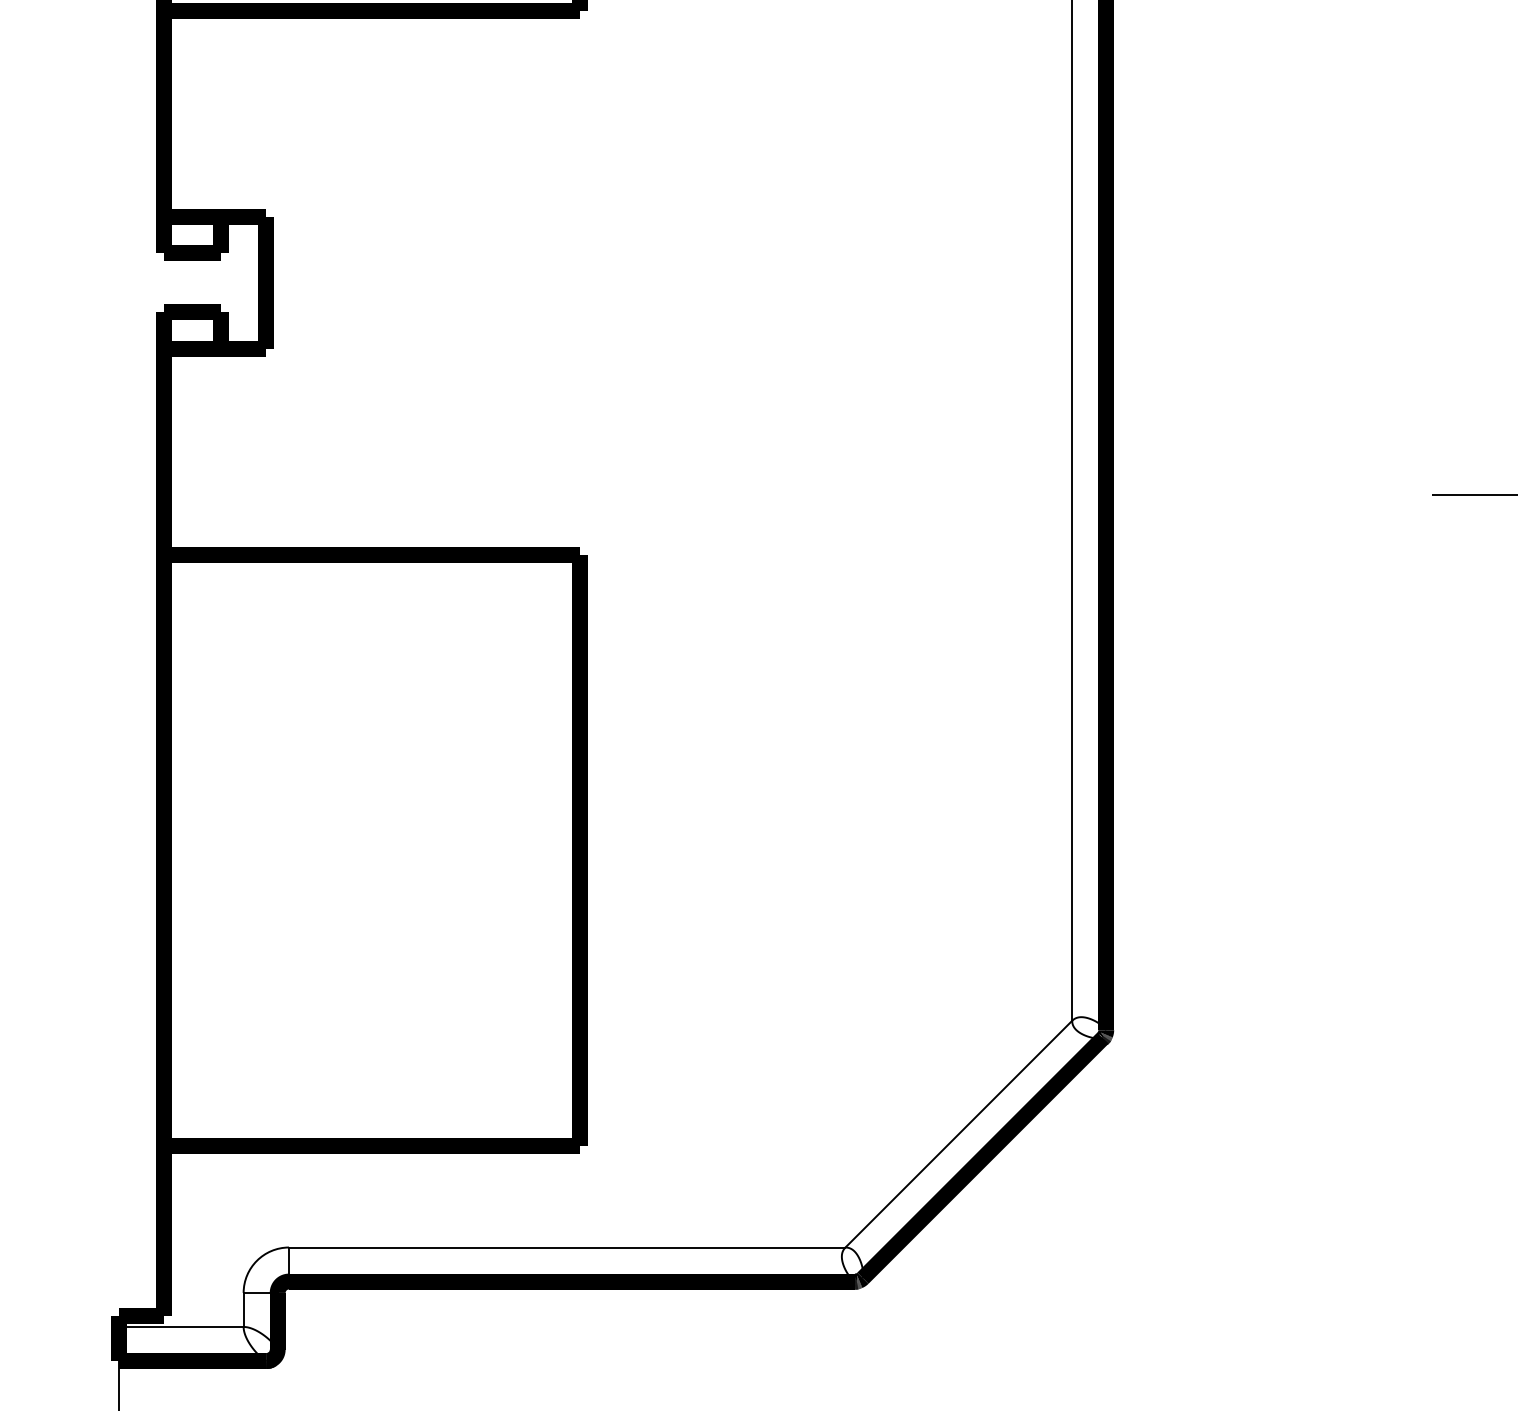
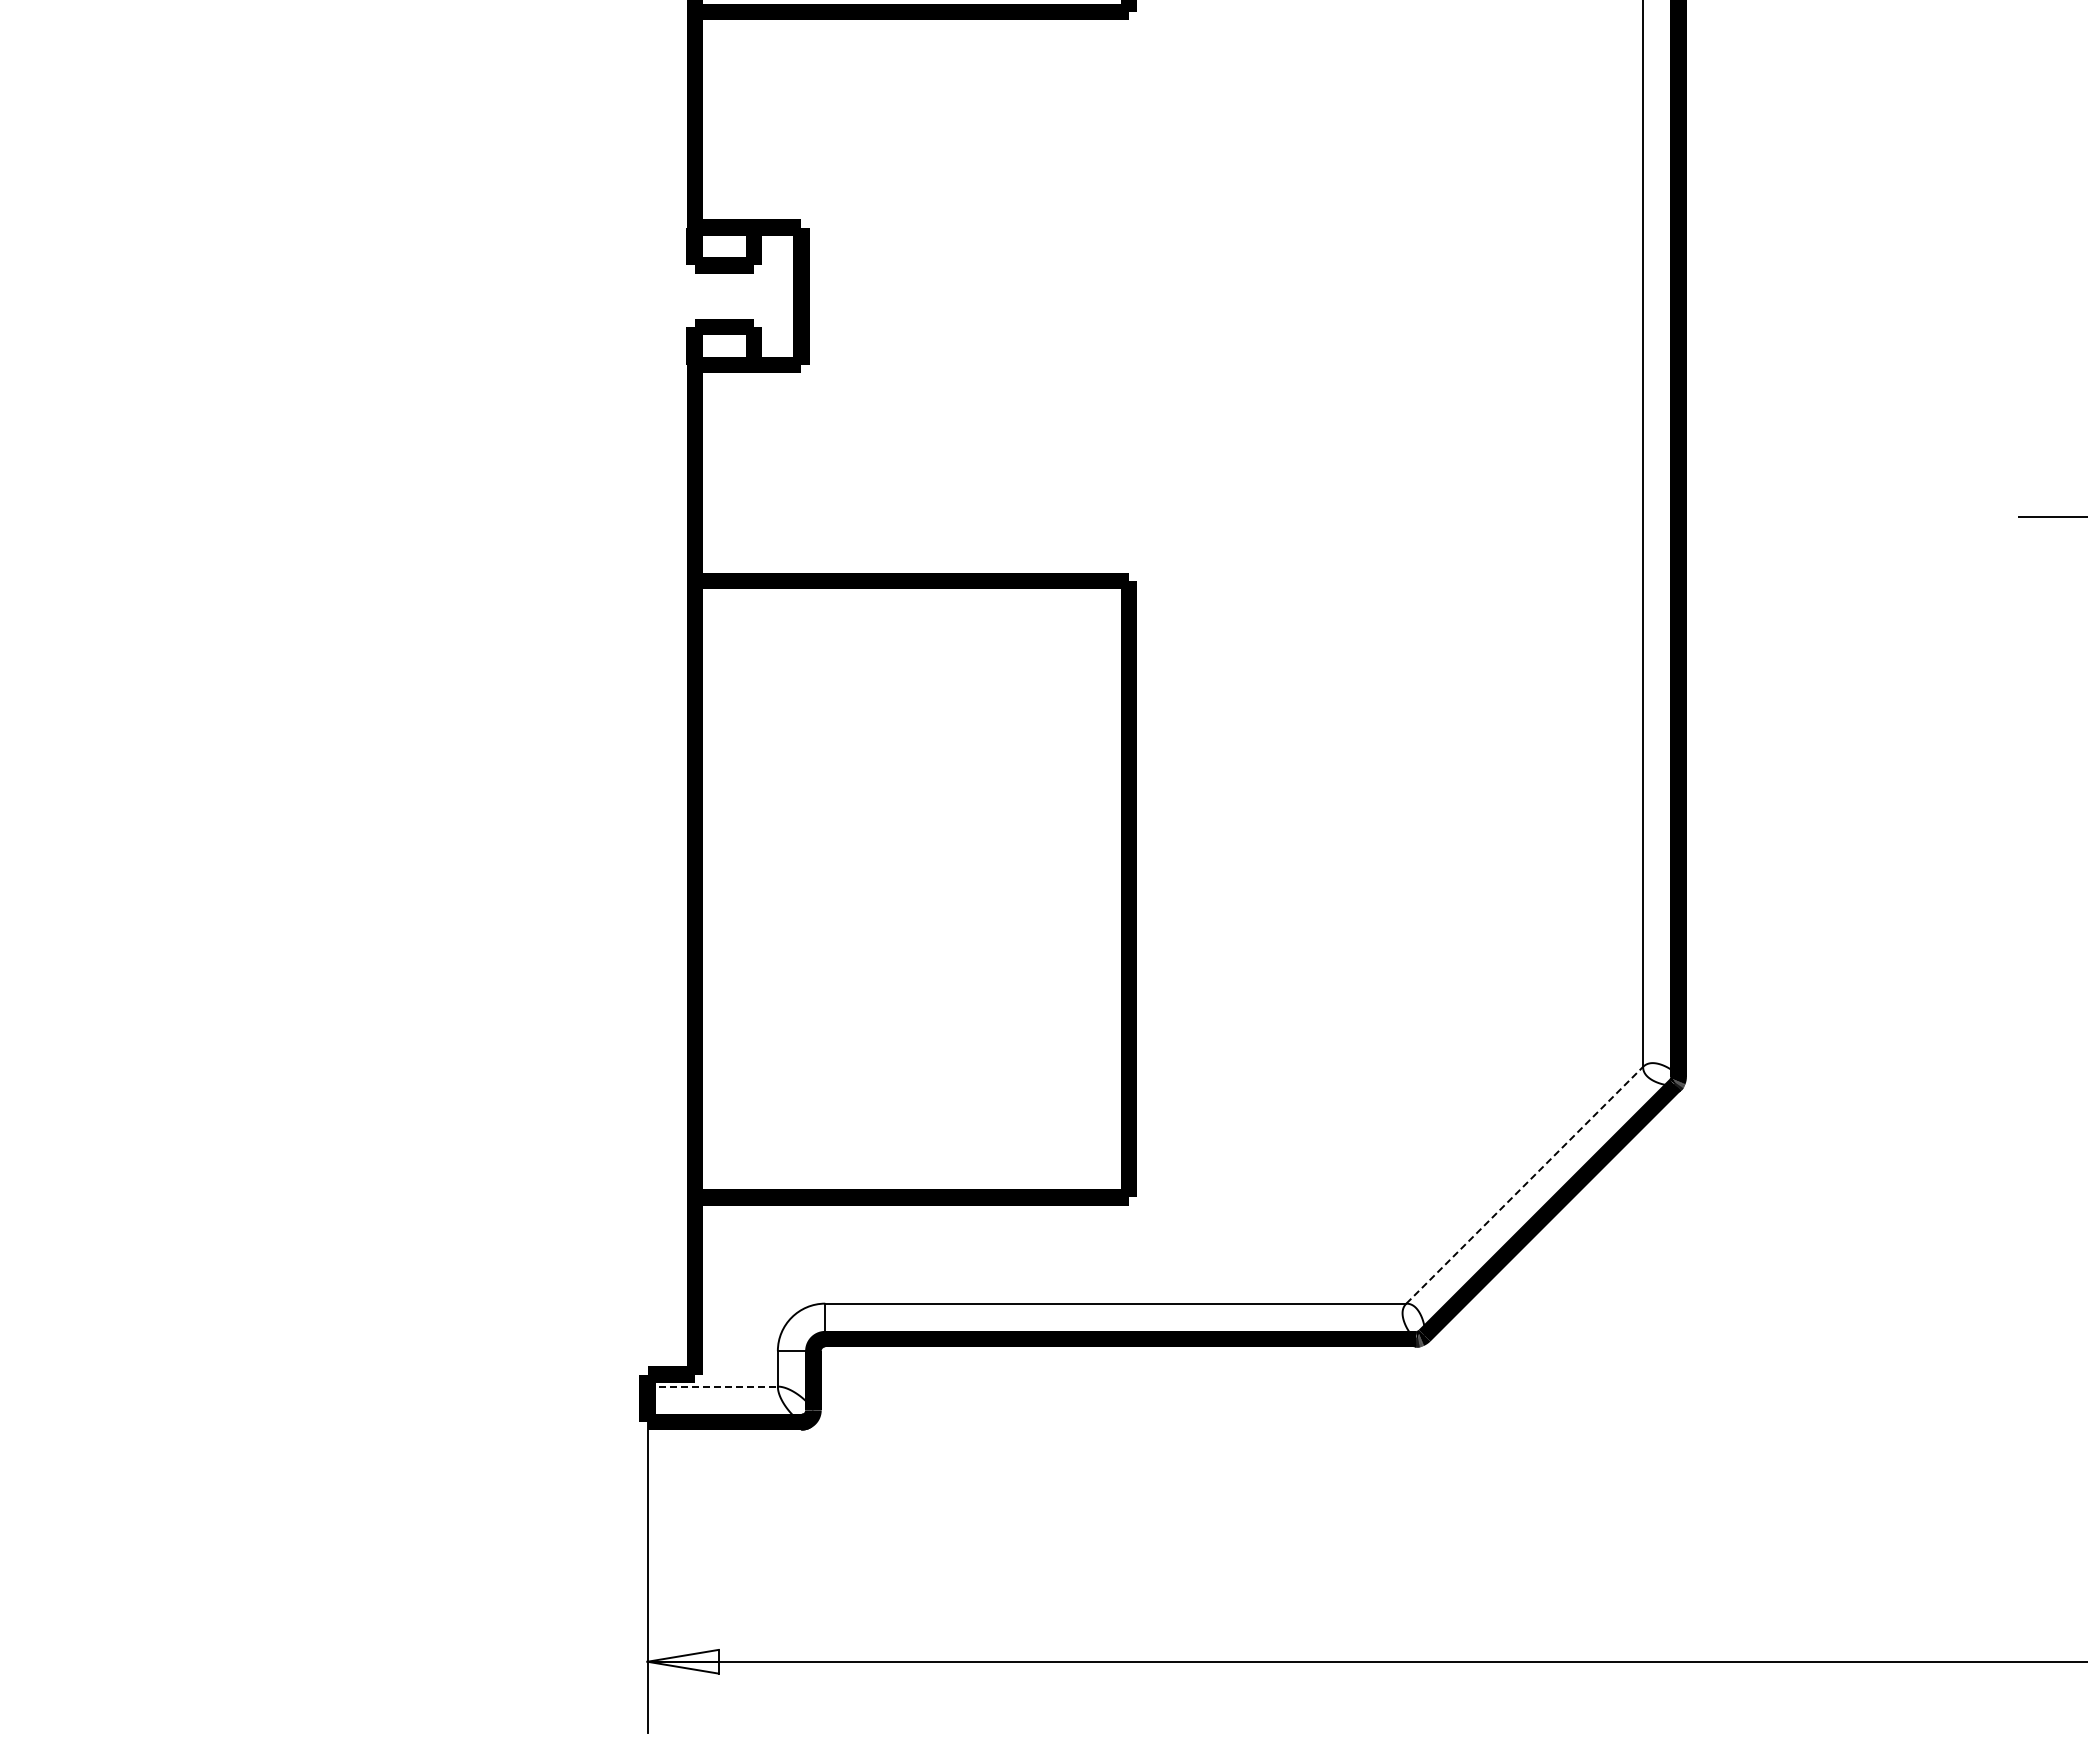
line: (959, 1133) -> (1525, 1184), solid -> dashed
line: (182, 1326) -> (713, 1386), solid -> dashed

